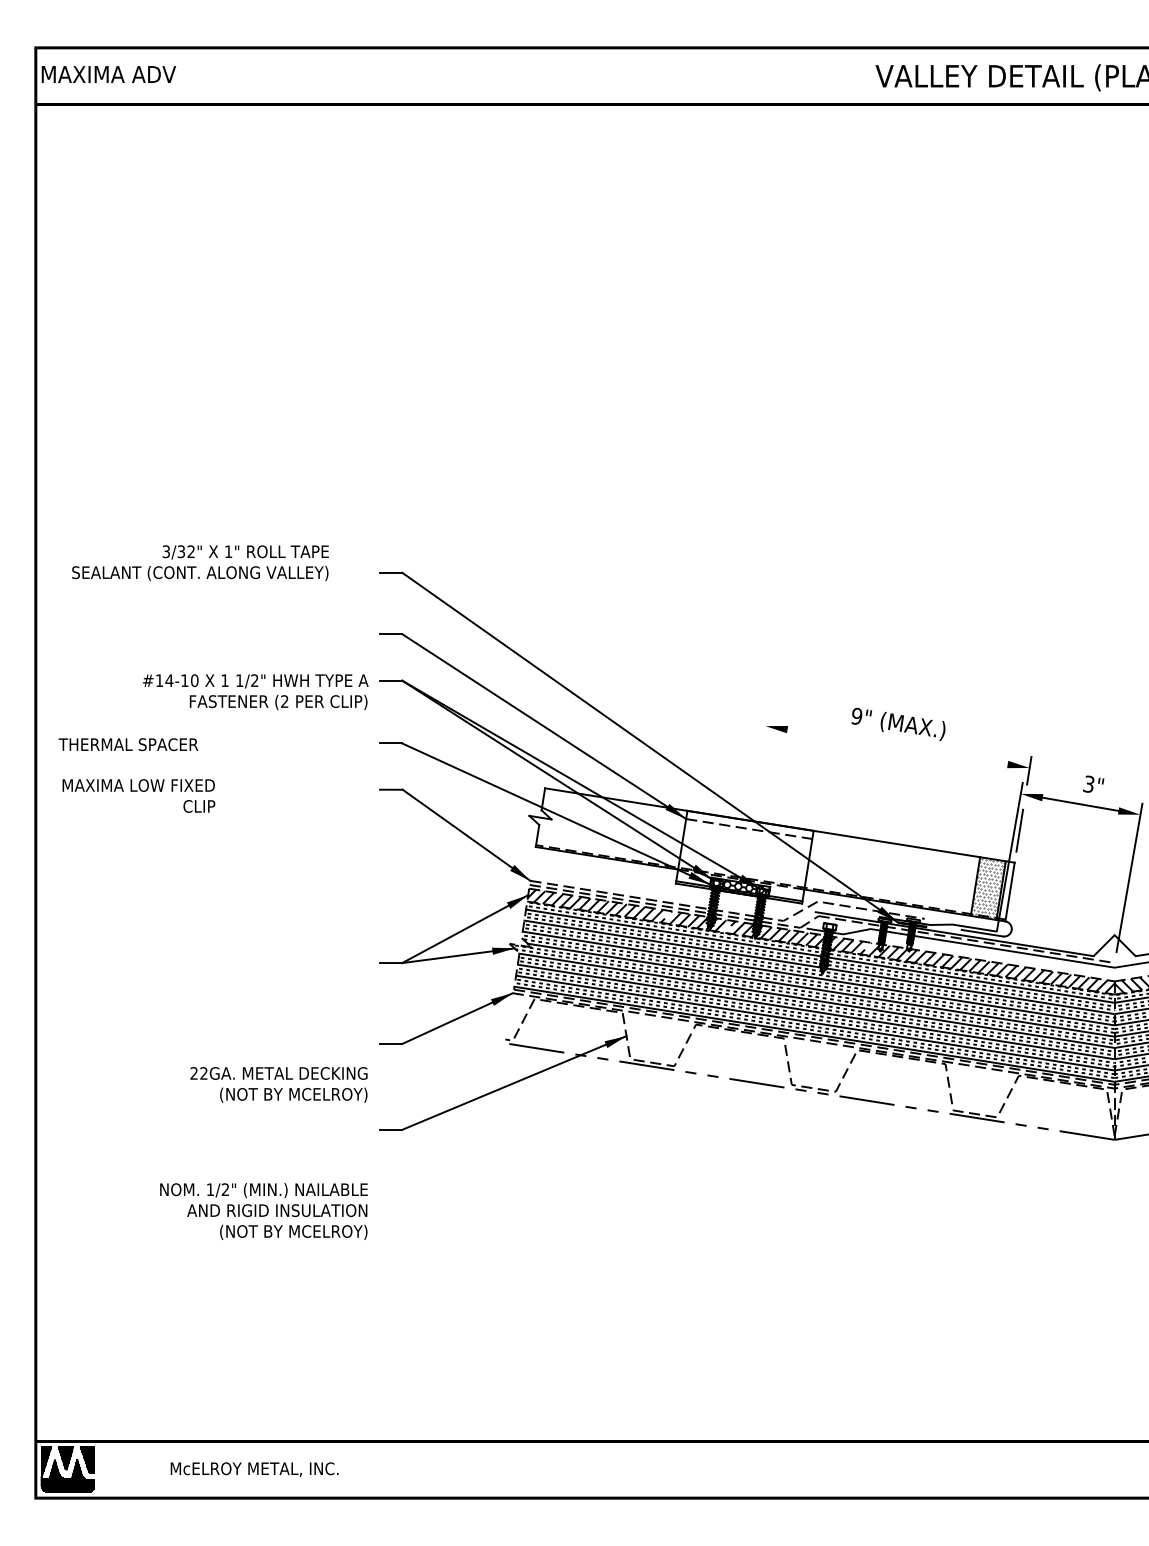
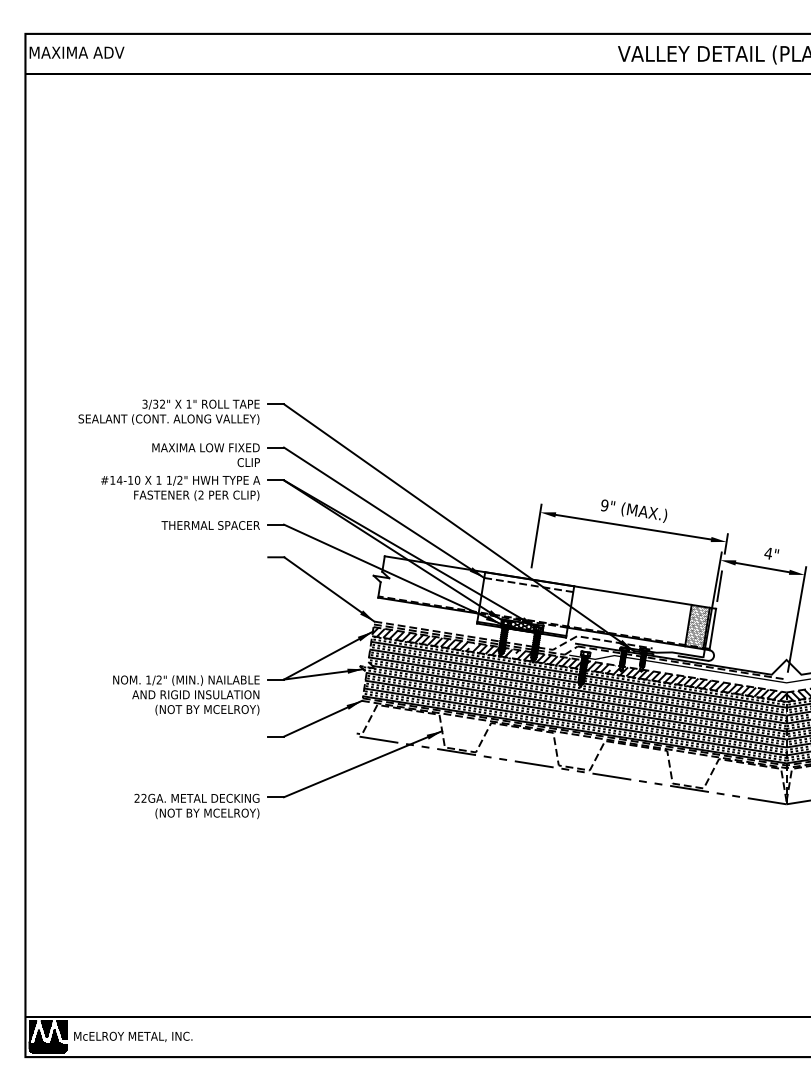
text: (200, 563) -> (169, 412), moved
text: (128, 744) -> (210, 525), moved
line: (897, 746) -> (633, 526), added
line: (760, 759) -> (536, 535), added
text: (1088, 783) -> (768, 552), 3" -> 4"
text: (138, 795) -> (205, 454), moved
text: (278, 1084) -> (196, 806), moved
text: (263, 1211) -> (186, 695), moved
text: (254, 1469) -> (133, 1036), moved

